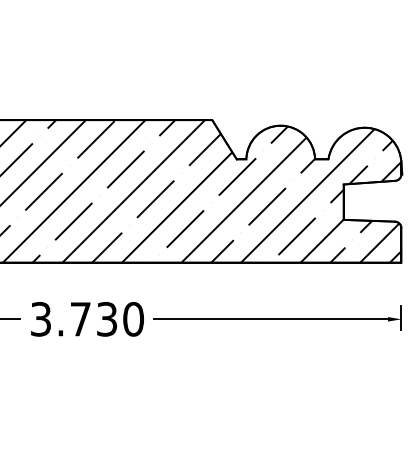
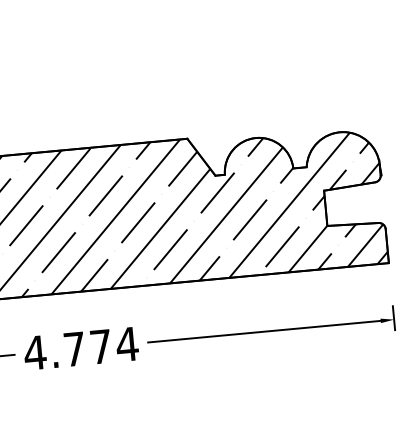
text: (87, 318) -> (81, 347), 3.730 -> 4.774

